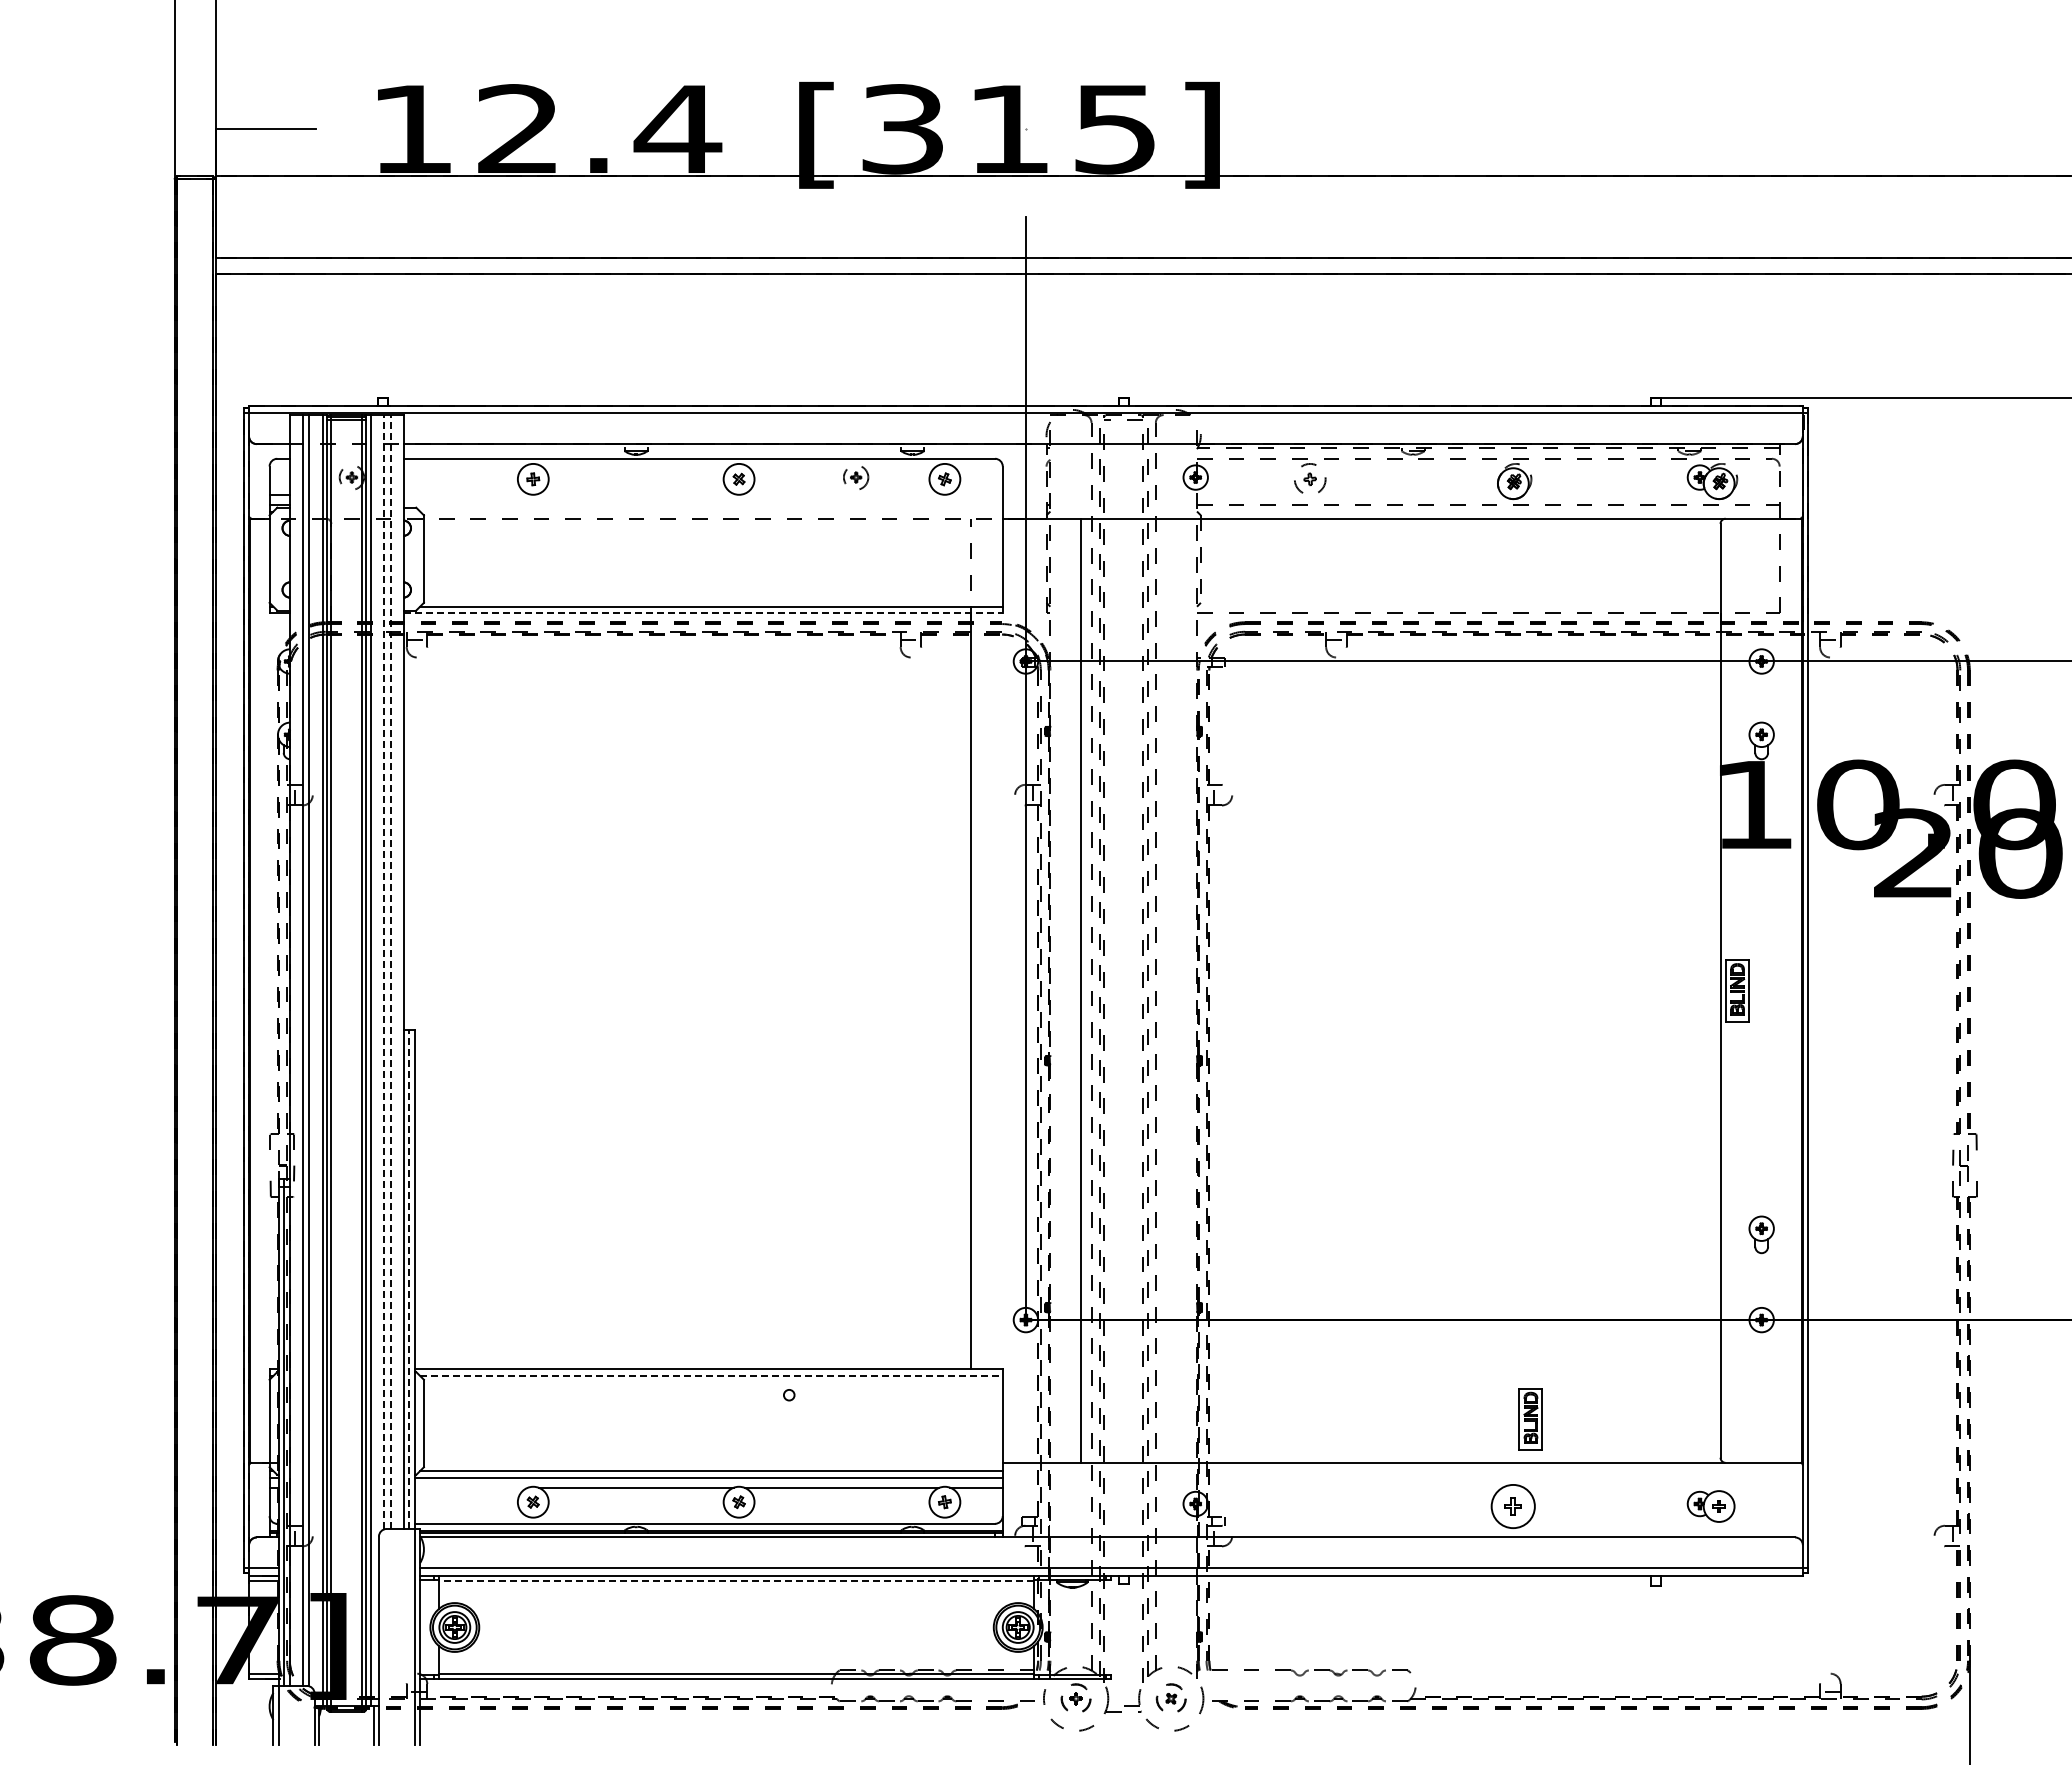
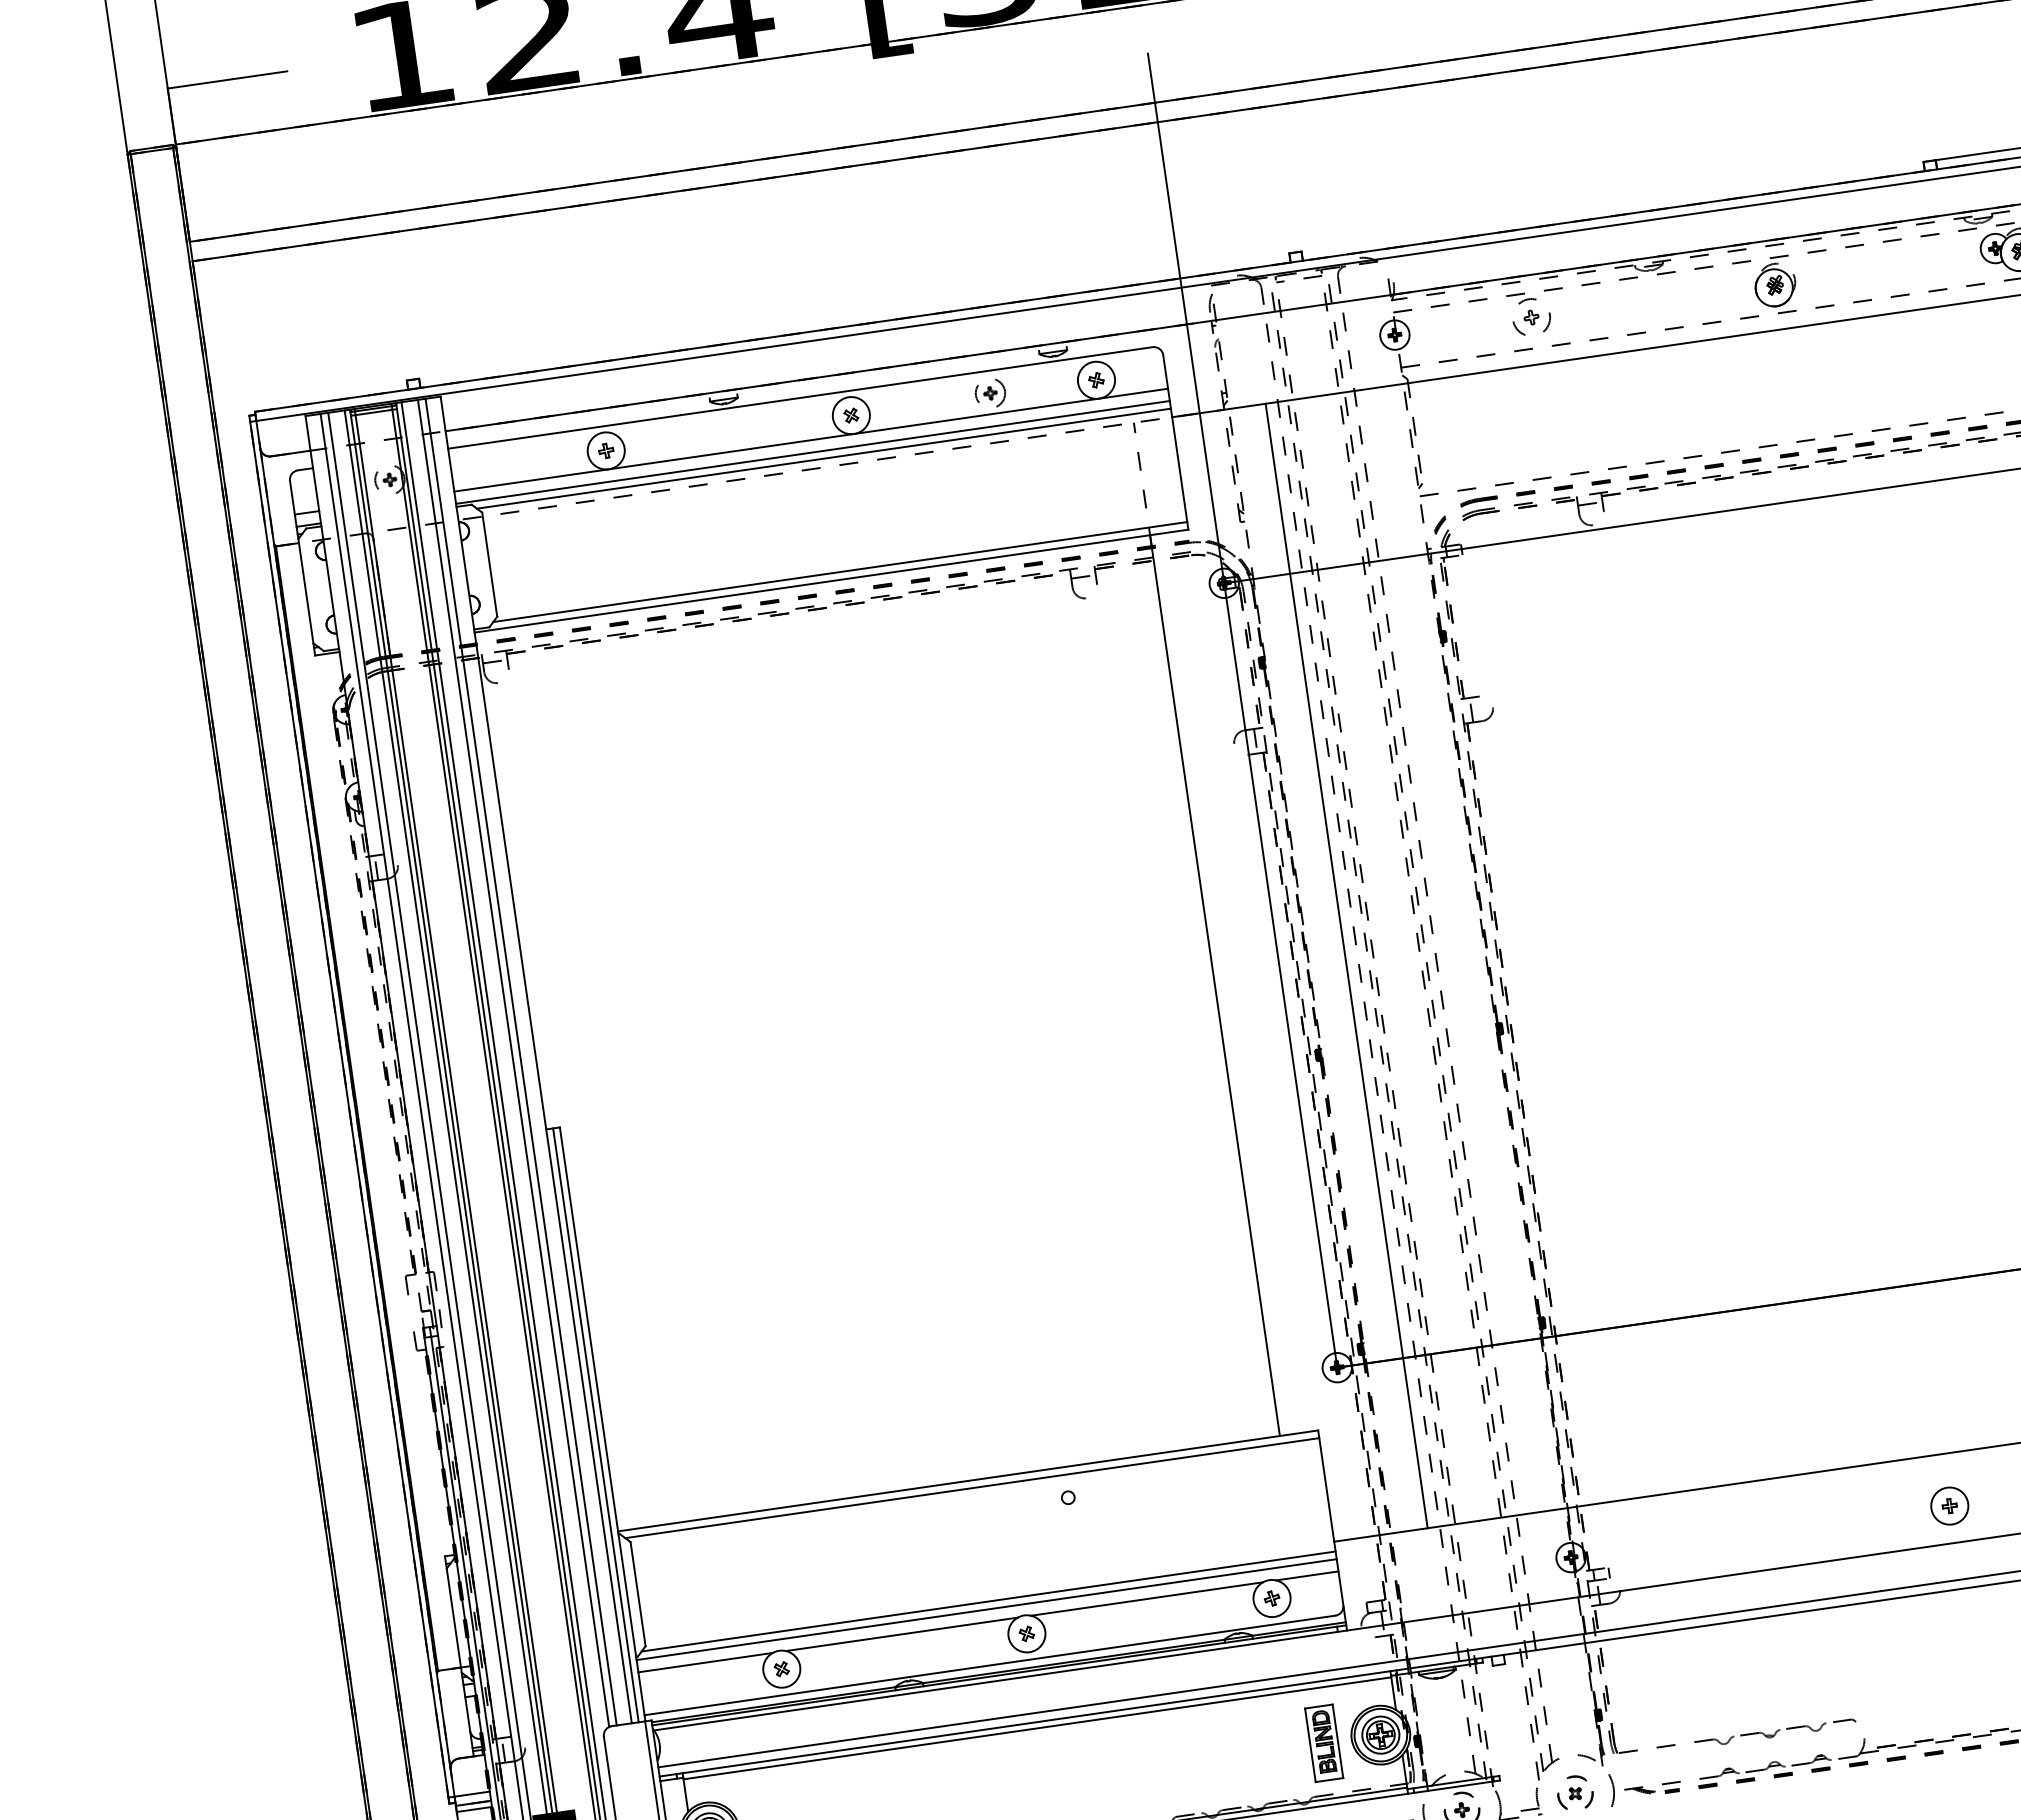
line: (702, 494) -> (810, 439), added
line: (702, 505) -> (812, 453), added
line: (711, 511) -> (824, 458), added
line: (703, 613) -> (831, 581), dashed -> solid
line: (384, 971) -> (513, 1062), dashed -> solid
line: (390, 972) -> (520, 1062), dashed -> solid
line: (409, 1279) -> (596, 1425), dashed -> solid
line: (711, 1375) -> (972, 1487), dashed -> solid
part: (1530, 1419) -> (1324, 1743), moved
line: (470, 1487) -> (704, 1662), added
part: (1513, 1506) -> (1949, 1506), size x0.71
line: (736, 1581) -> (1037, 1728), dashed -> solid

